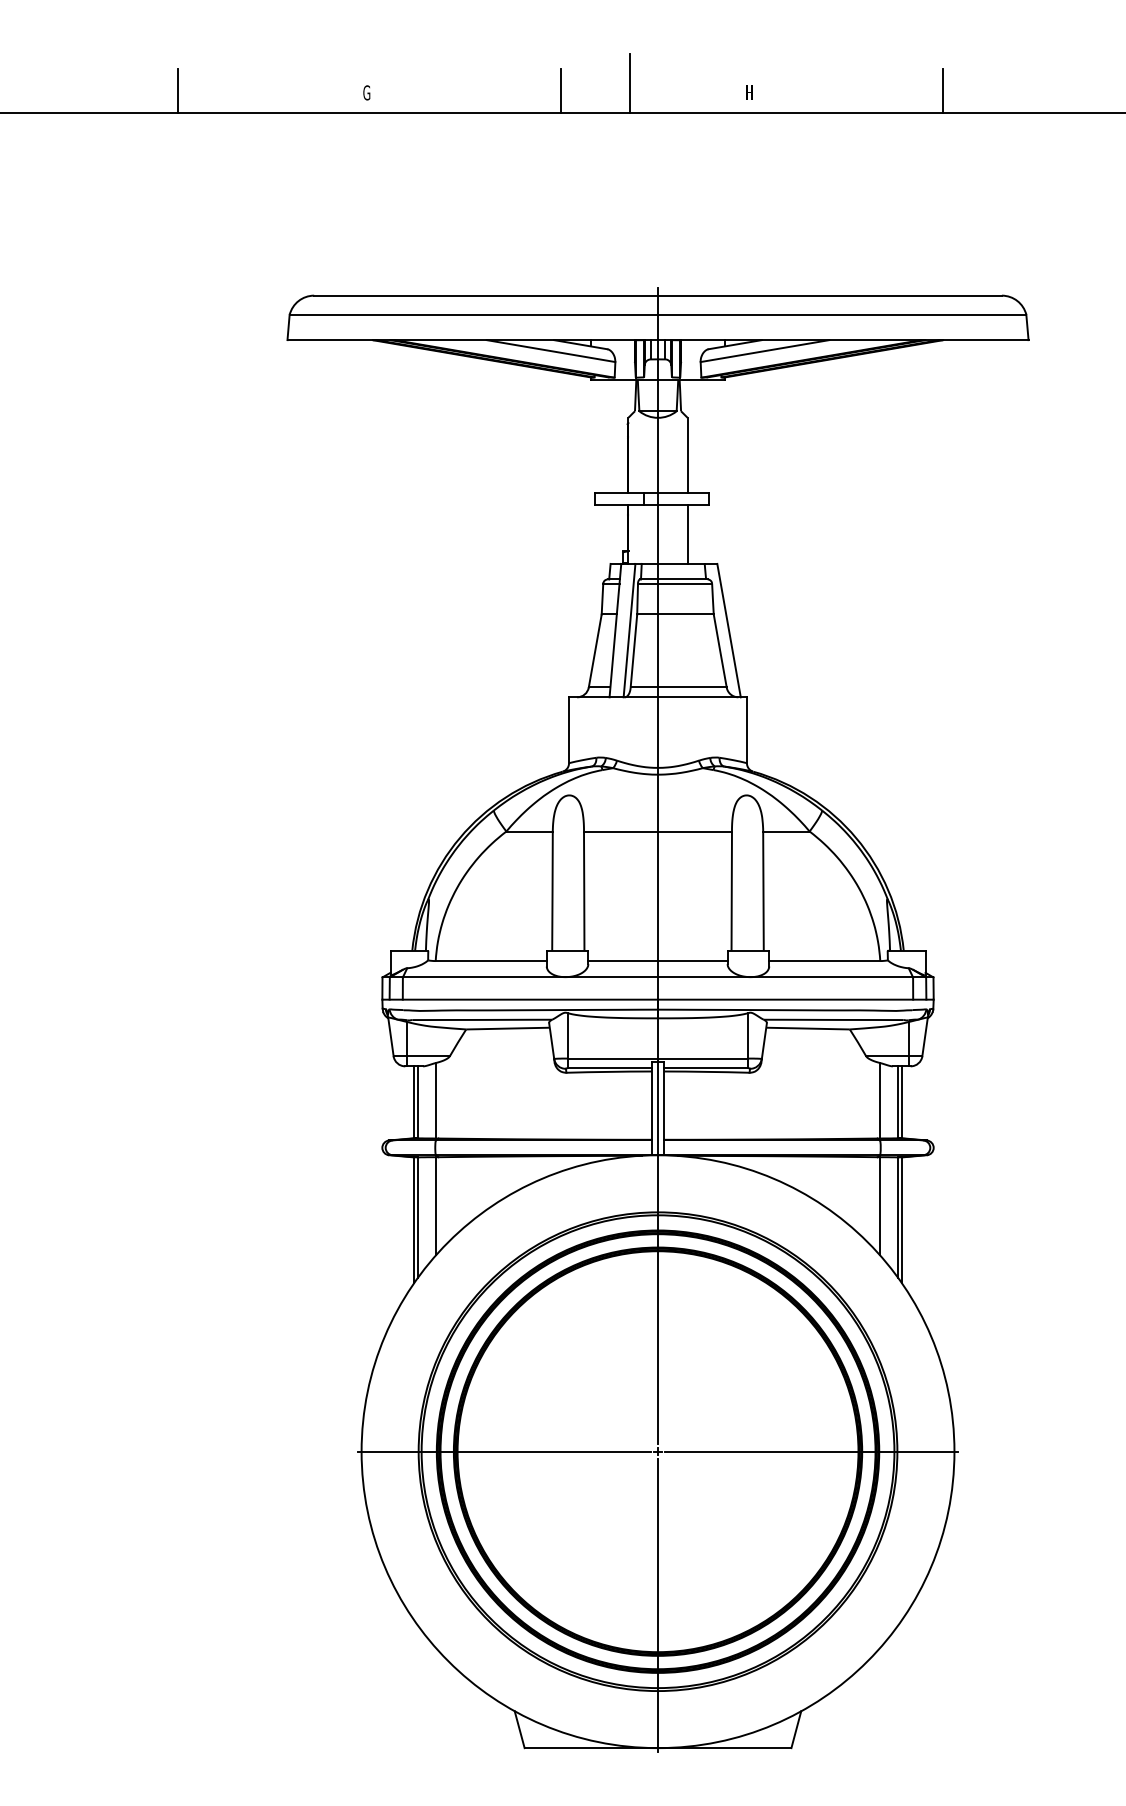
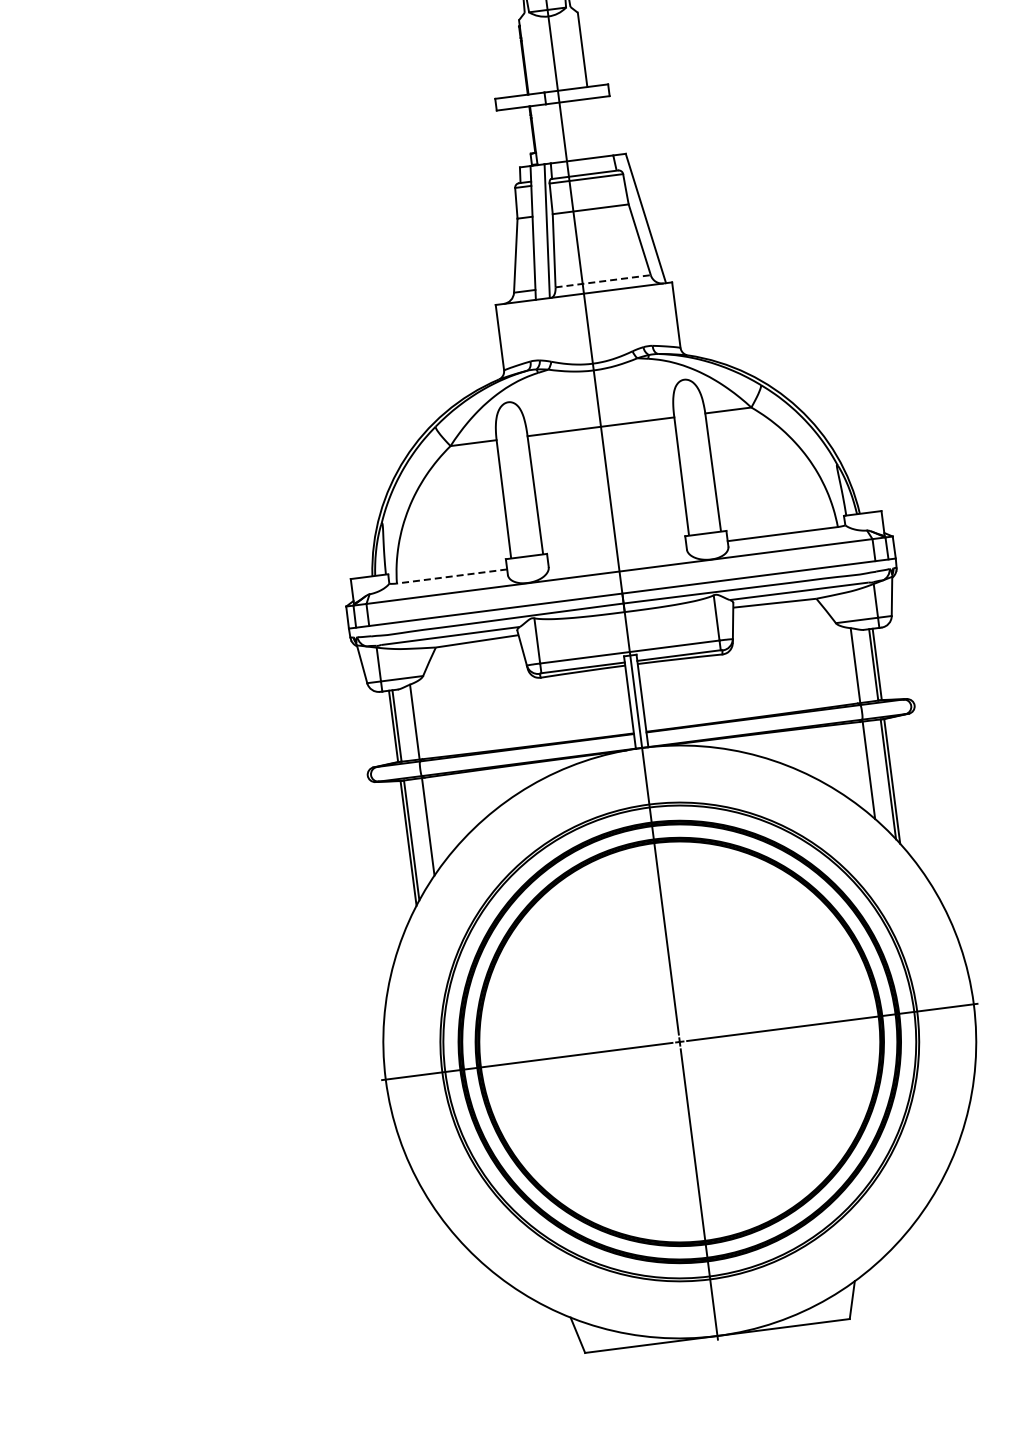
line: (687, 533) -> (592, 127), removed
line: (679, 687) -> (603, 281), solid -> dashed
line: (491, 961) -> (452, 576), solid -> dashed
line: (657, 961) -> (616, 555), removed

